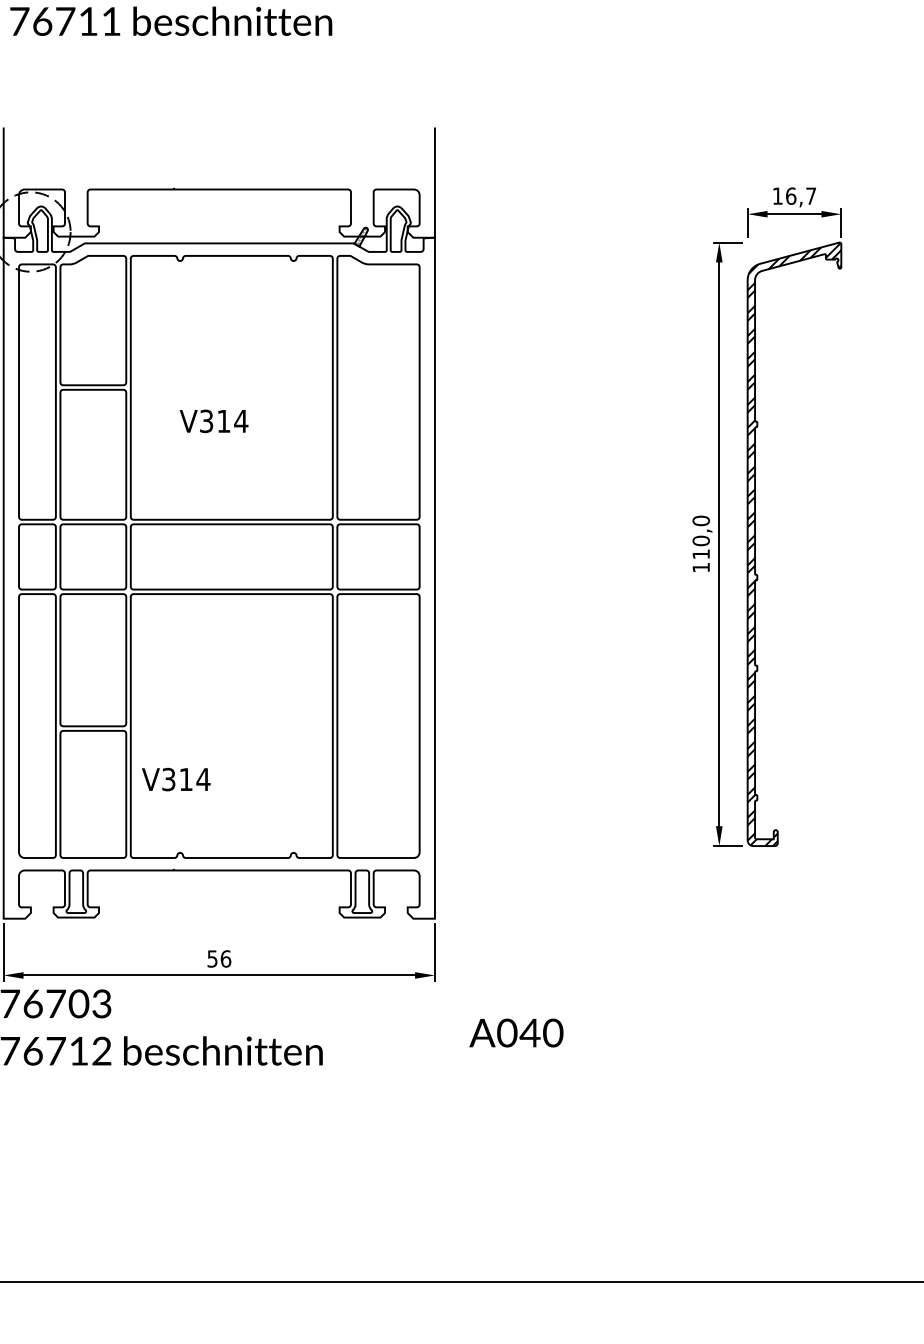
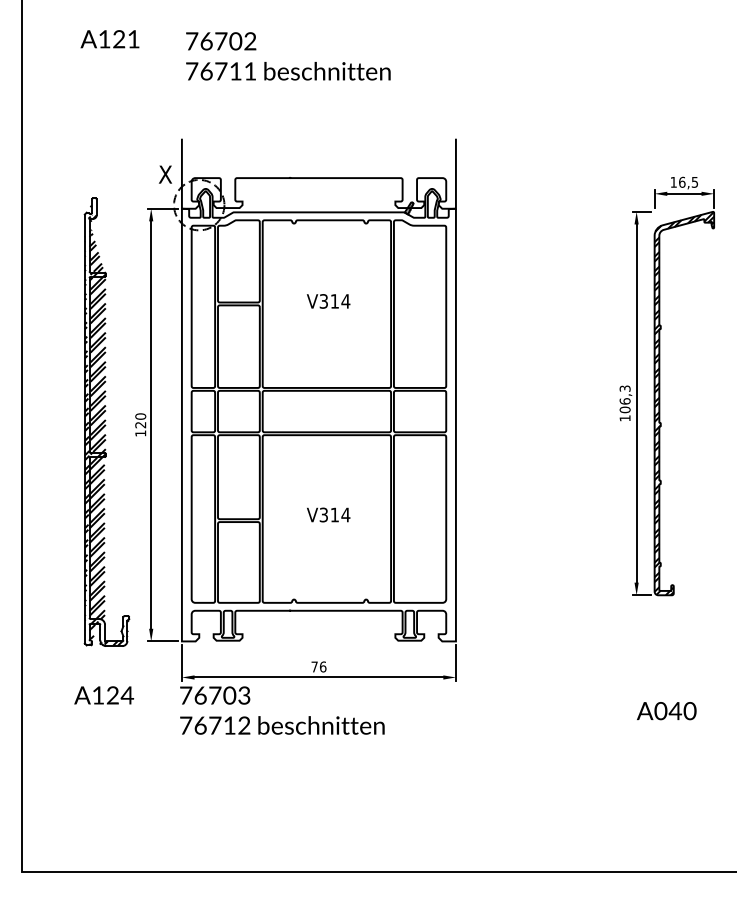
text: (810, 196) -> (694, 182), 16,7 -> 16,5
text: (213, 421) -> (328, 301), moved
text: (700, 537) -> (624, 399), 110,0 -> 106,3
text: (176, 778) -> (328, 514), moved
text: (212, 958) -> (314, 666), 56 -> 76
text: (516, 1033) -> (666, 711), moved

